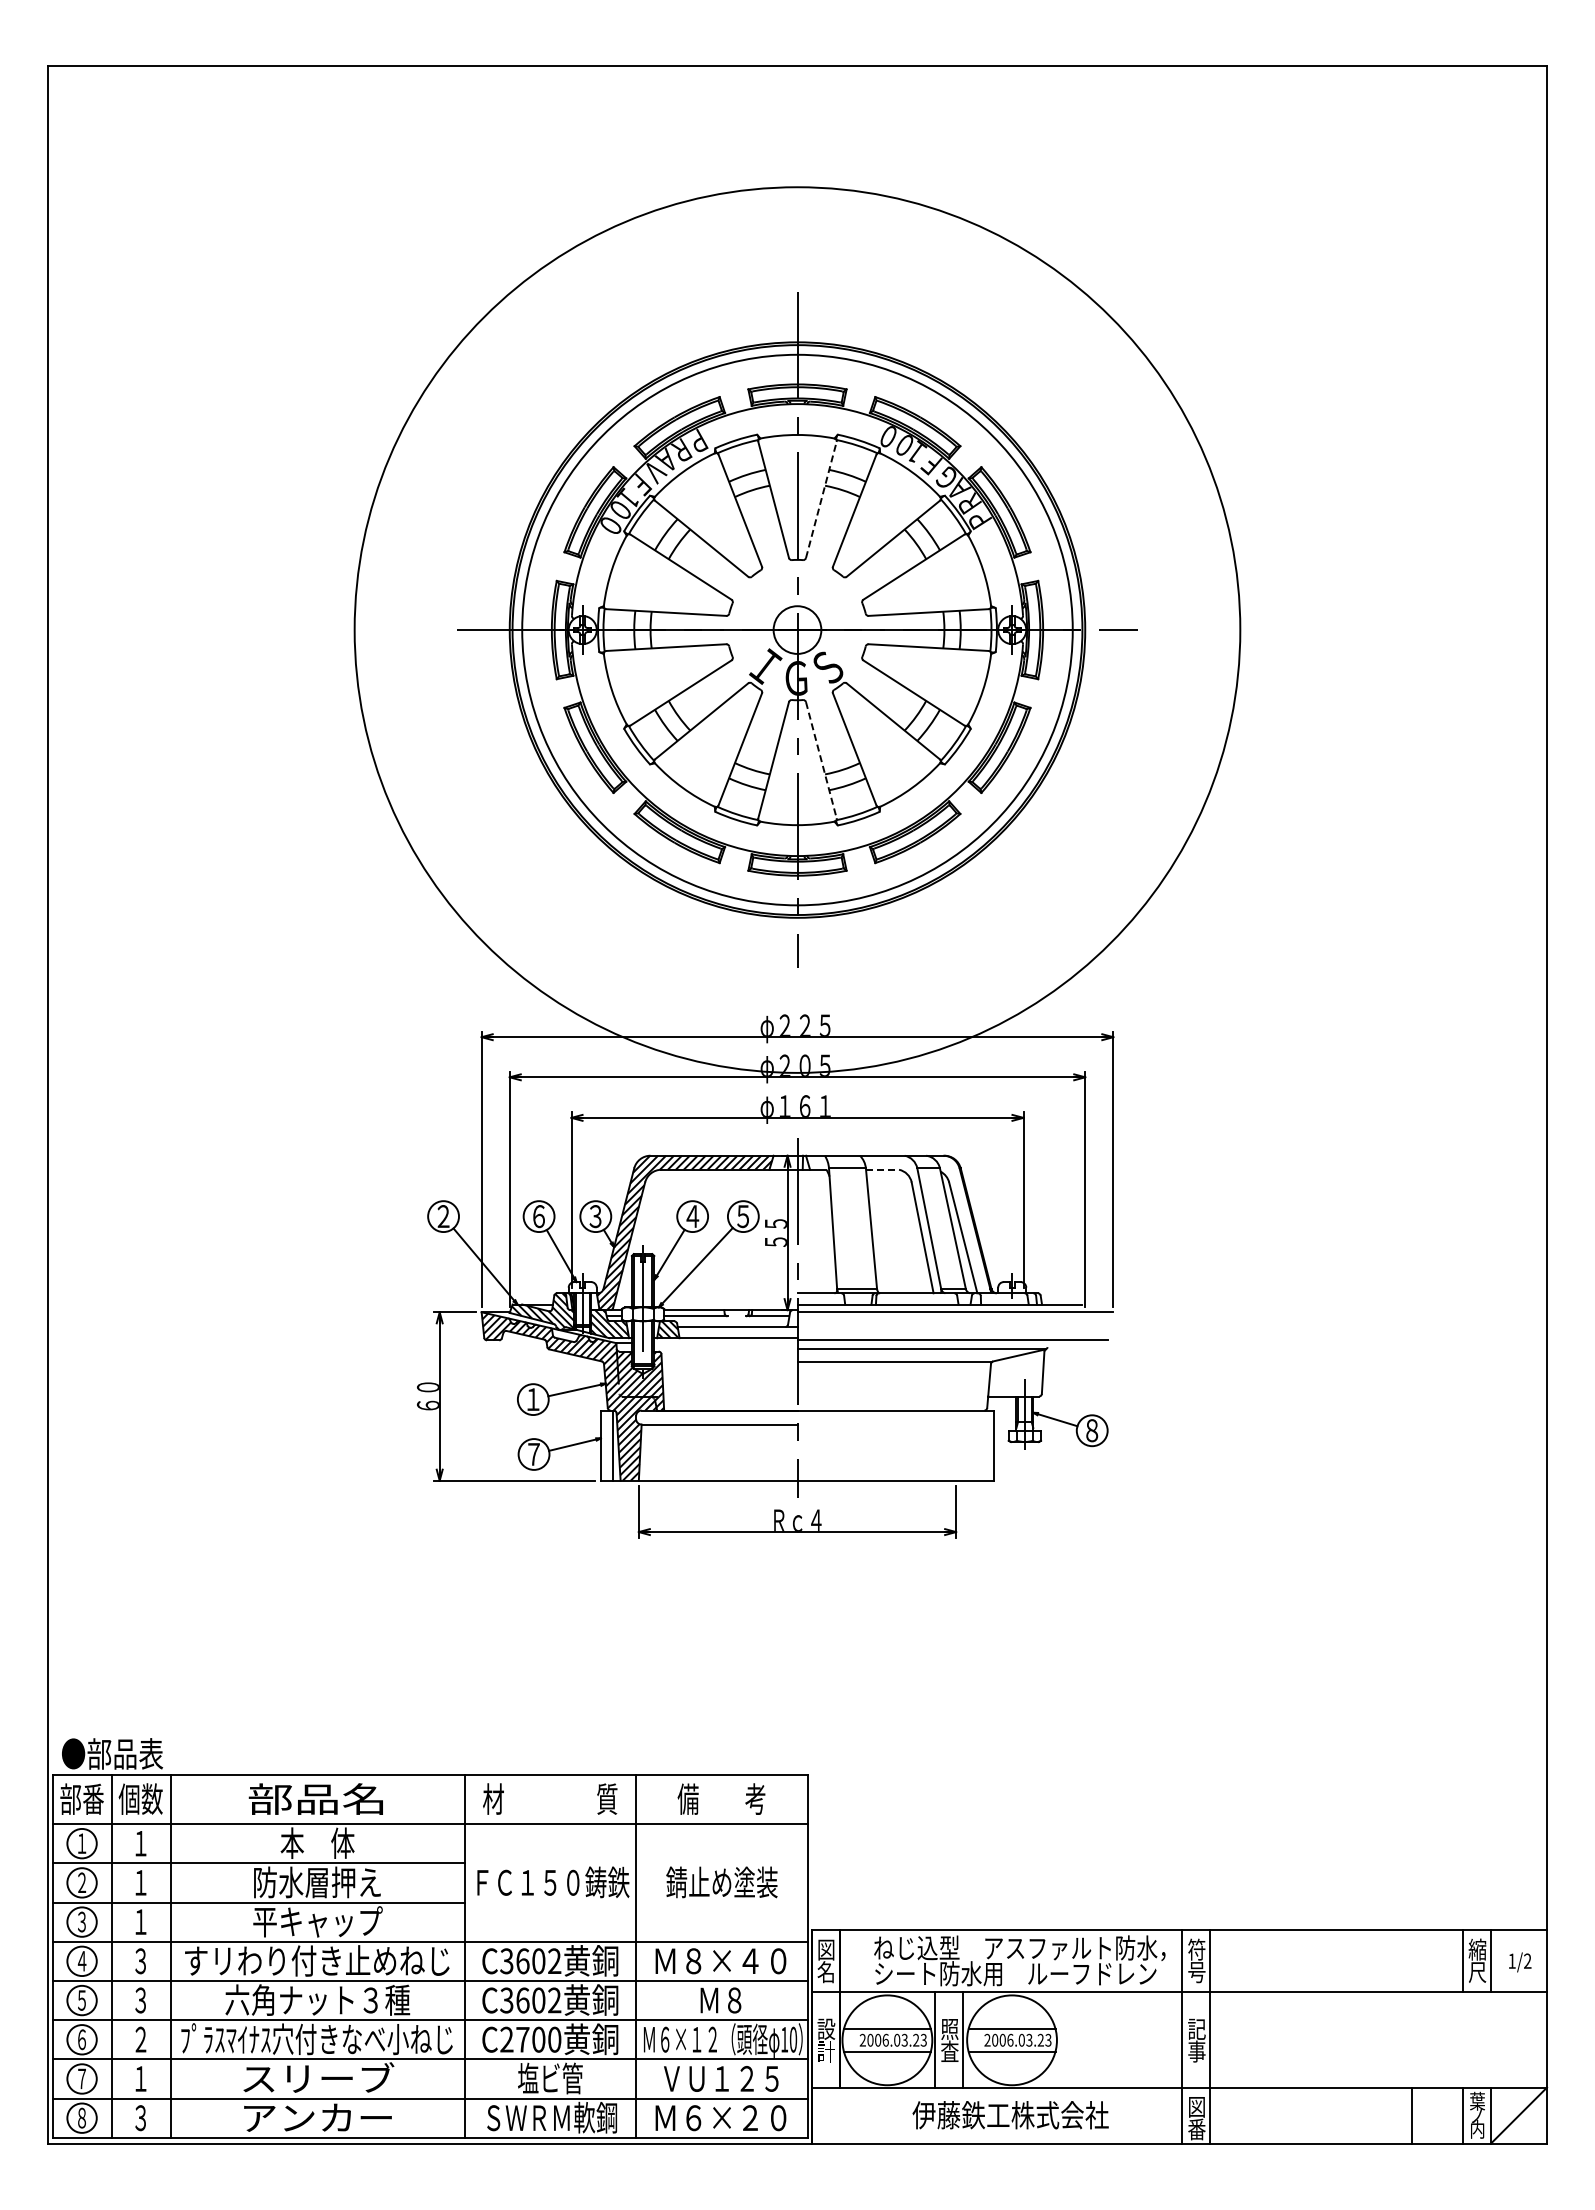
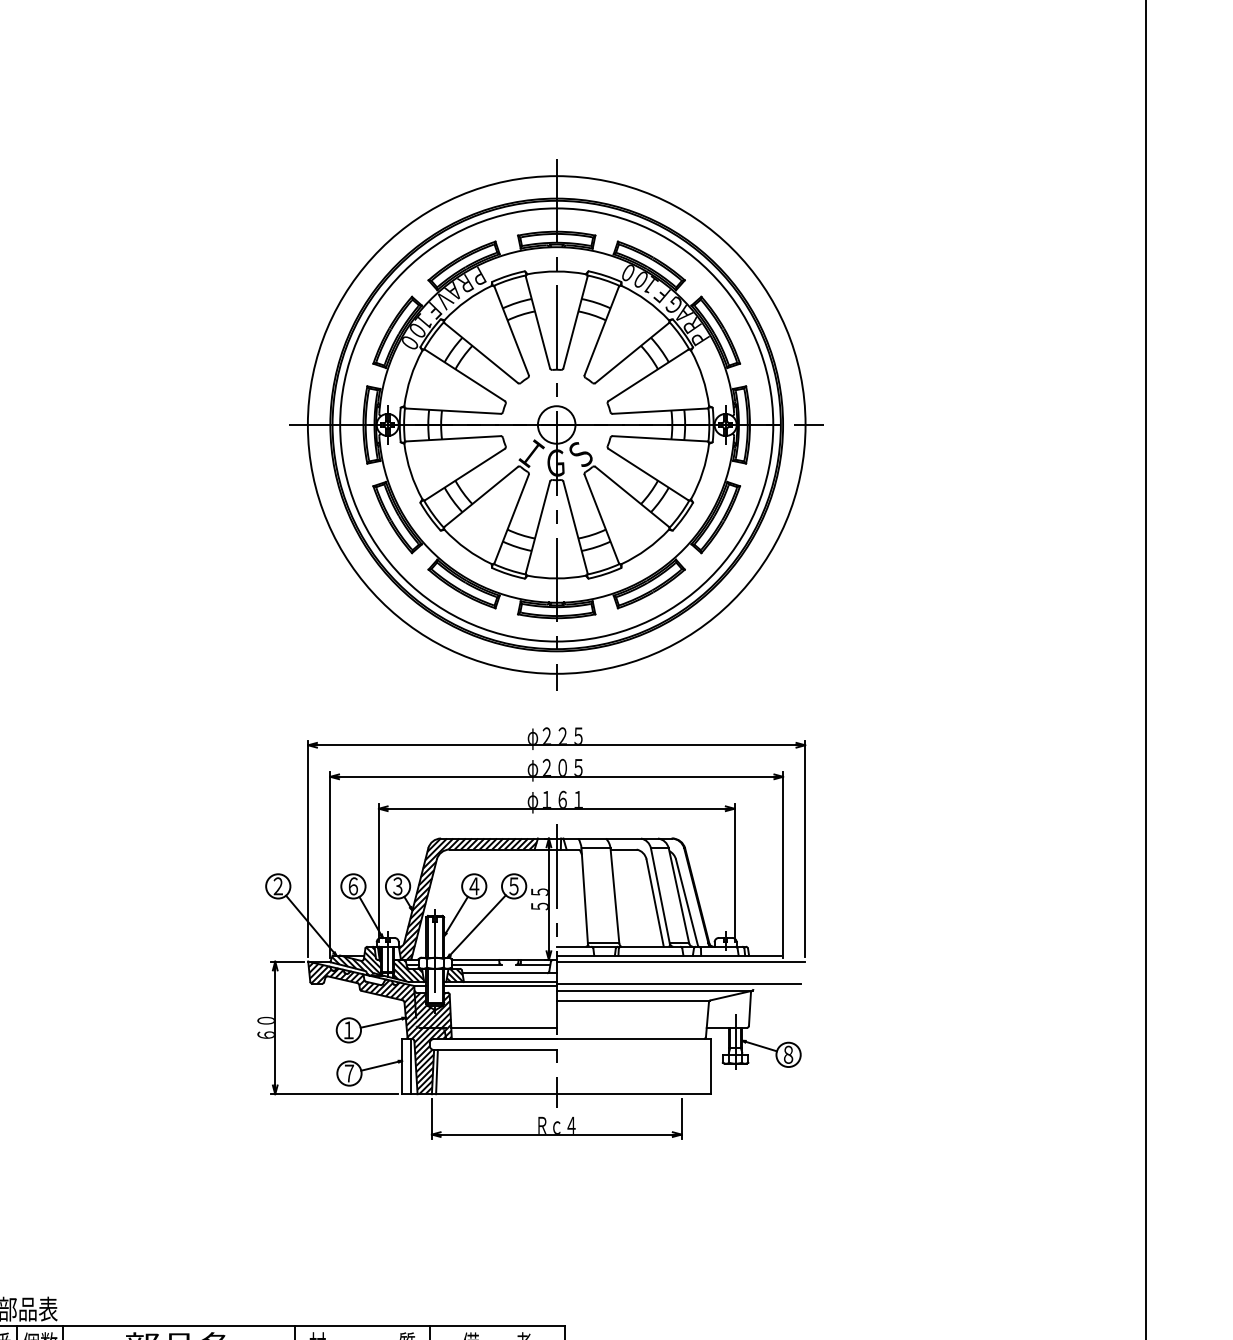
line: (821, 499) -> (575, 322), dashed -> solid
circle: (797, 629) -> (556, 424), size x0.71
line: (821, 760) -> (575, 527), dashed -> solid
line: (883, 1169) -> (624, 849), dashed -> solid
line: (725, 1343) -> (500, 986), added
line: (730, 1396) -> (504, 1027), added
line: (645, 1452) -> (437, 1071), added

